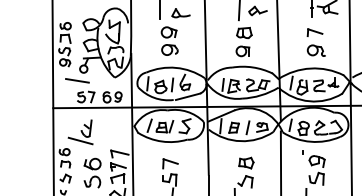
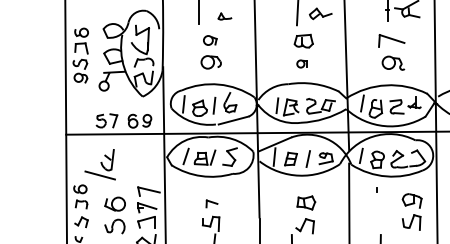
part: (180, 13) -> (224, 16), size x0.6
part: (169, 32) -> (210, 40), size x0.7
part: (314, 32) -> (391, 40), size x1.4
part: (242, 50) -> (301, 63), size x0.6
line: (77, 80) -> (96, 100), removed
part: (170, 163) -> (211, 203), size x0.6
part: (316, 169) -> (411, 211), moved

